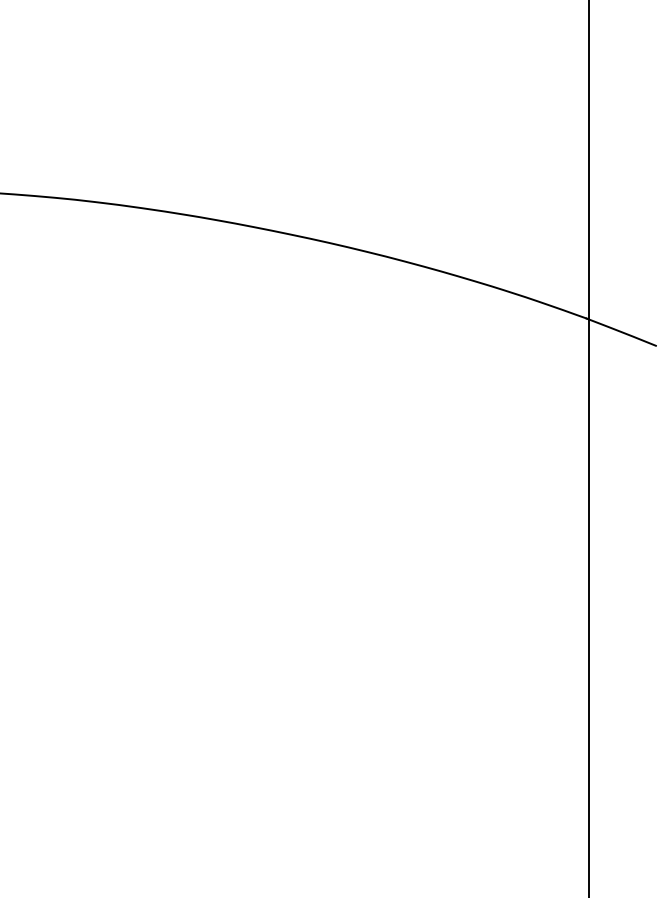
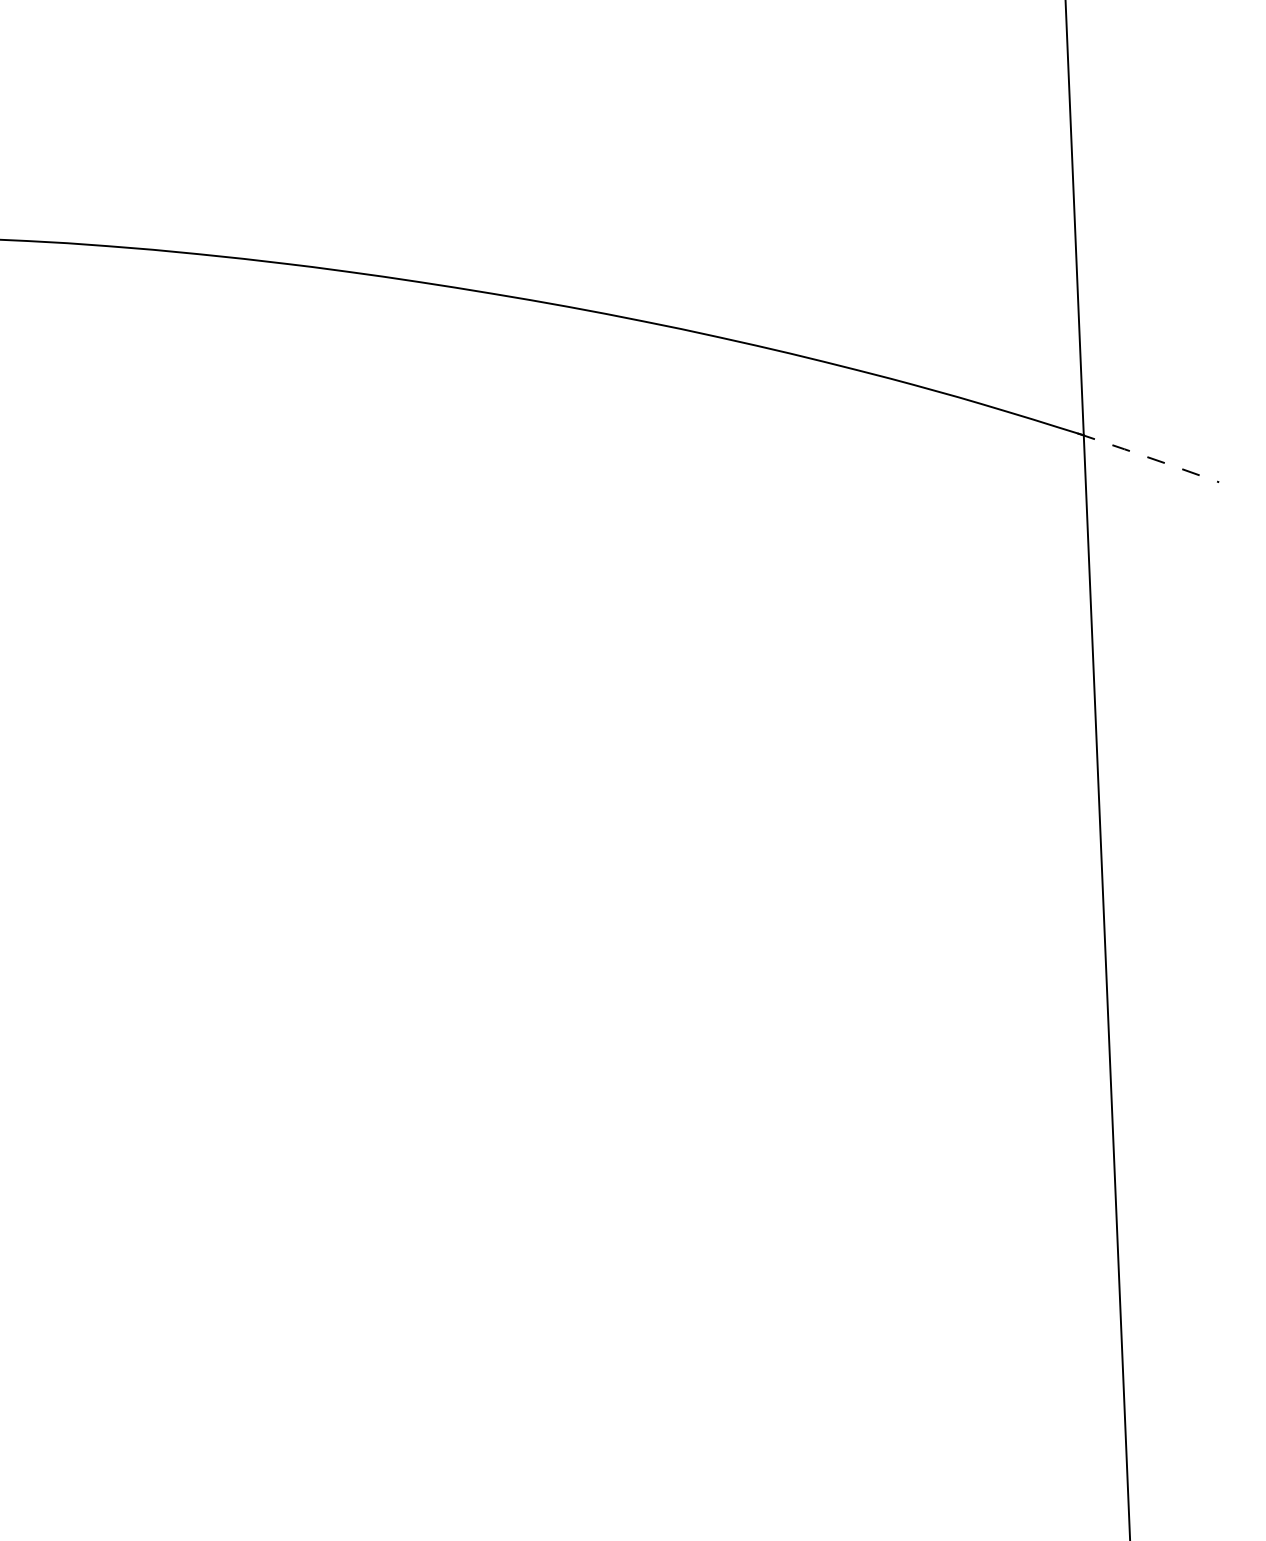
line: (621, 331) -> (1148, 456), solid -> dashed

